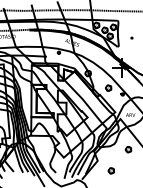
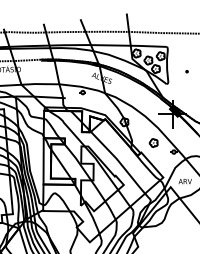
part: (128, 149) -> (182, 230), removed

